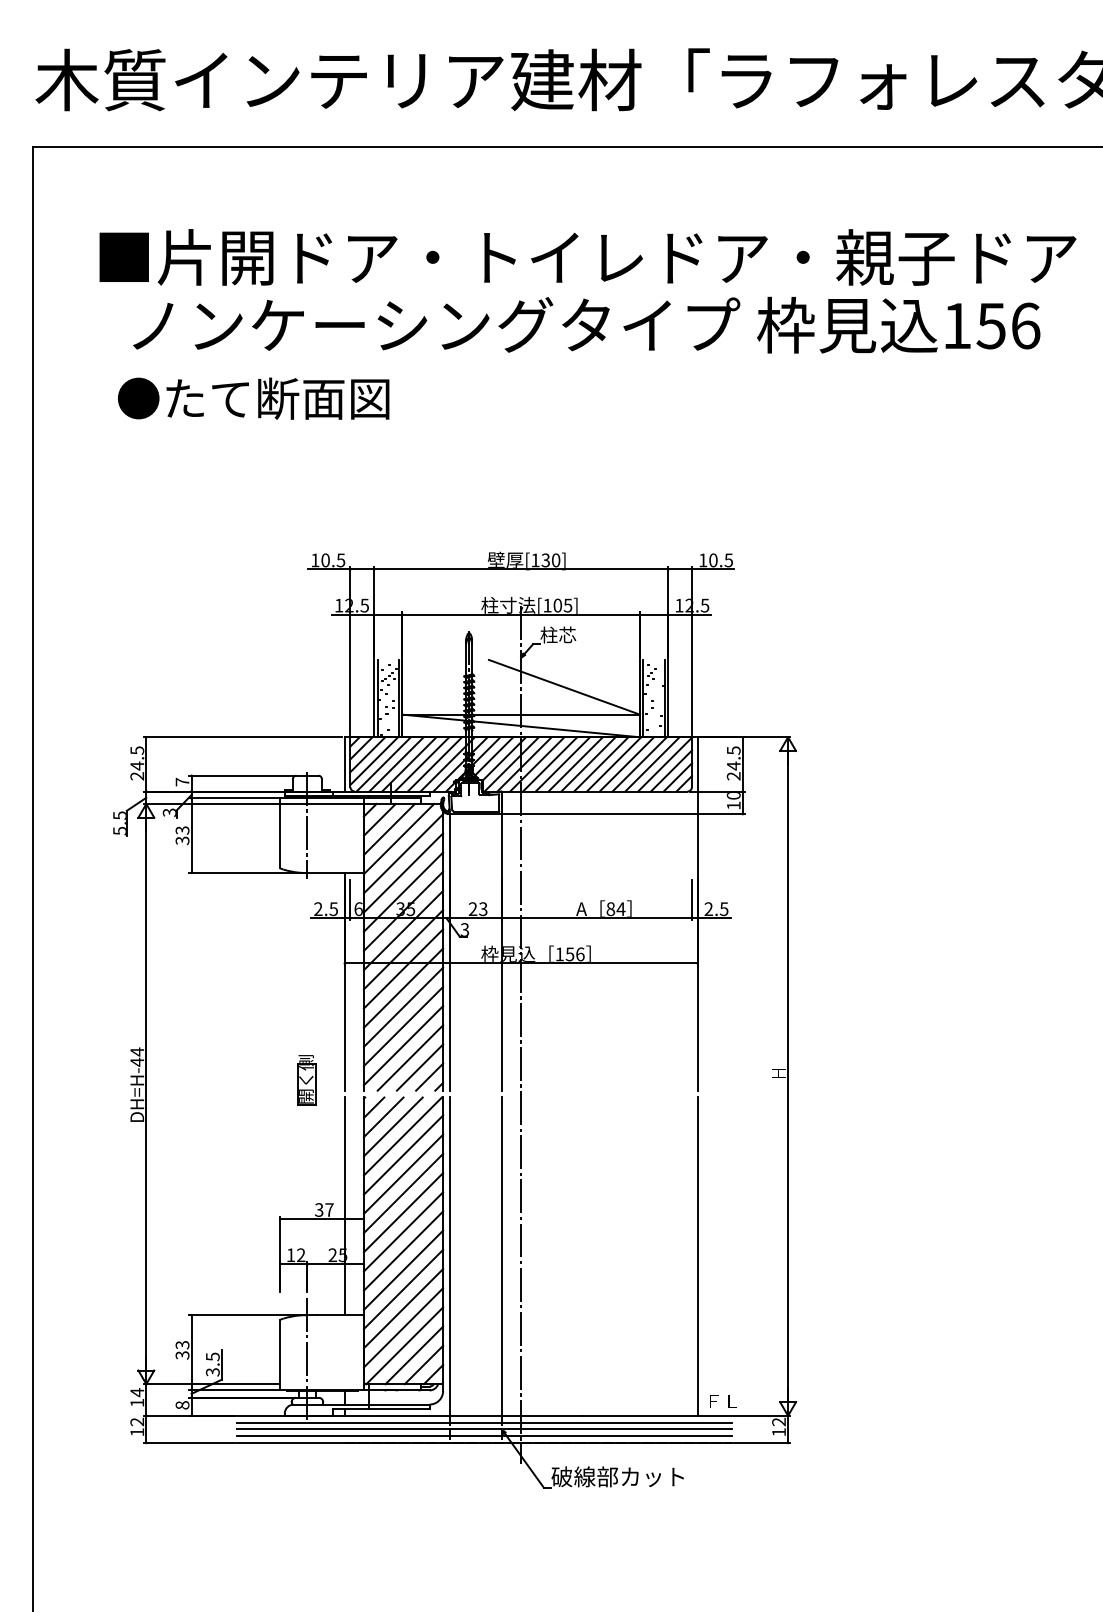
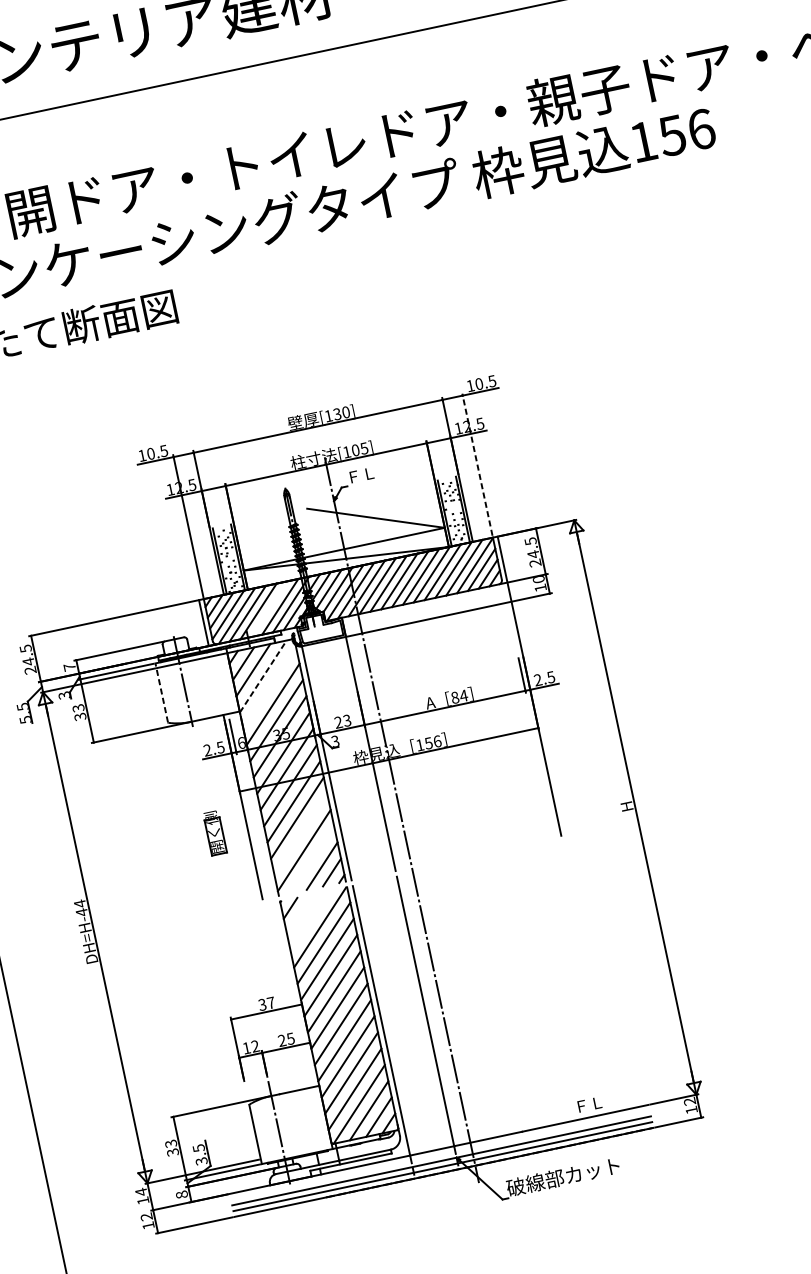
text: (558, 634) -> (361, 474), 柱芯 -> ＦＬ
line: (691, 651) -> (477, 465), solid -> dashed
line: (422, 764) -> (269, 609), removed
line: (280, 833) -> (161, 693), solid -> dashed
line: (399, 839) -> (263, 676), solid -> dashed
line: (403, 853) -> (269, 687), removed
line: (403, 1026) -> (300, 834), removed
line: (410, 1057) -> (312, 859), removed
part: (306, 1080) -> (214, 833), moved
line: (383, 1117) -> (300, 914), removed
line: (392, 1126) -> (309, 920), removed
line: (344, 1206) -> (283, 997), removed
line: (697, 1256) -> (591, 976), removed
text: (723, 1401) -> (590, 1104), moved
line: (483, 1422) -> (439, 1155), removed

